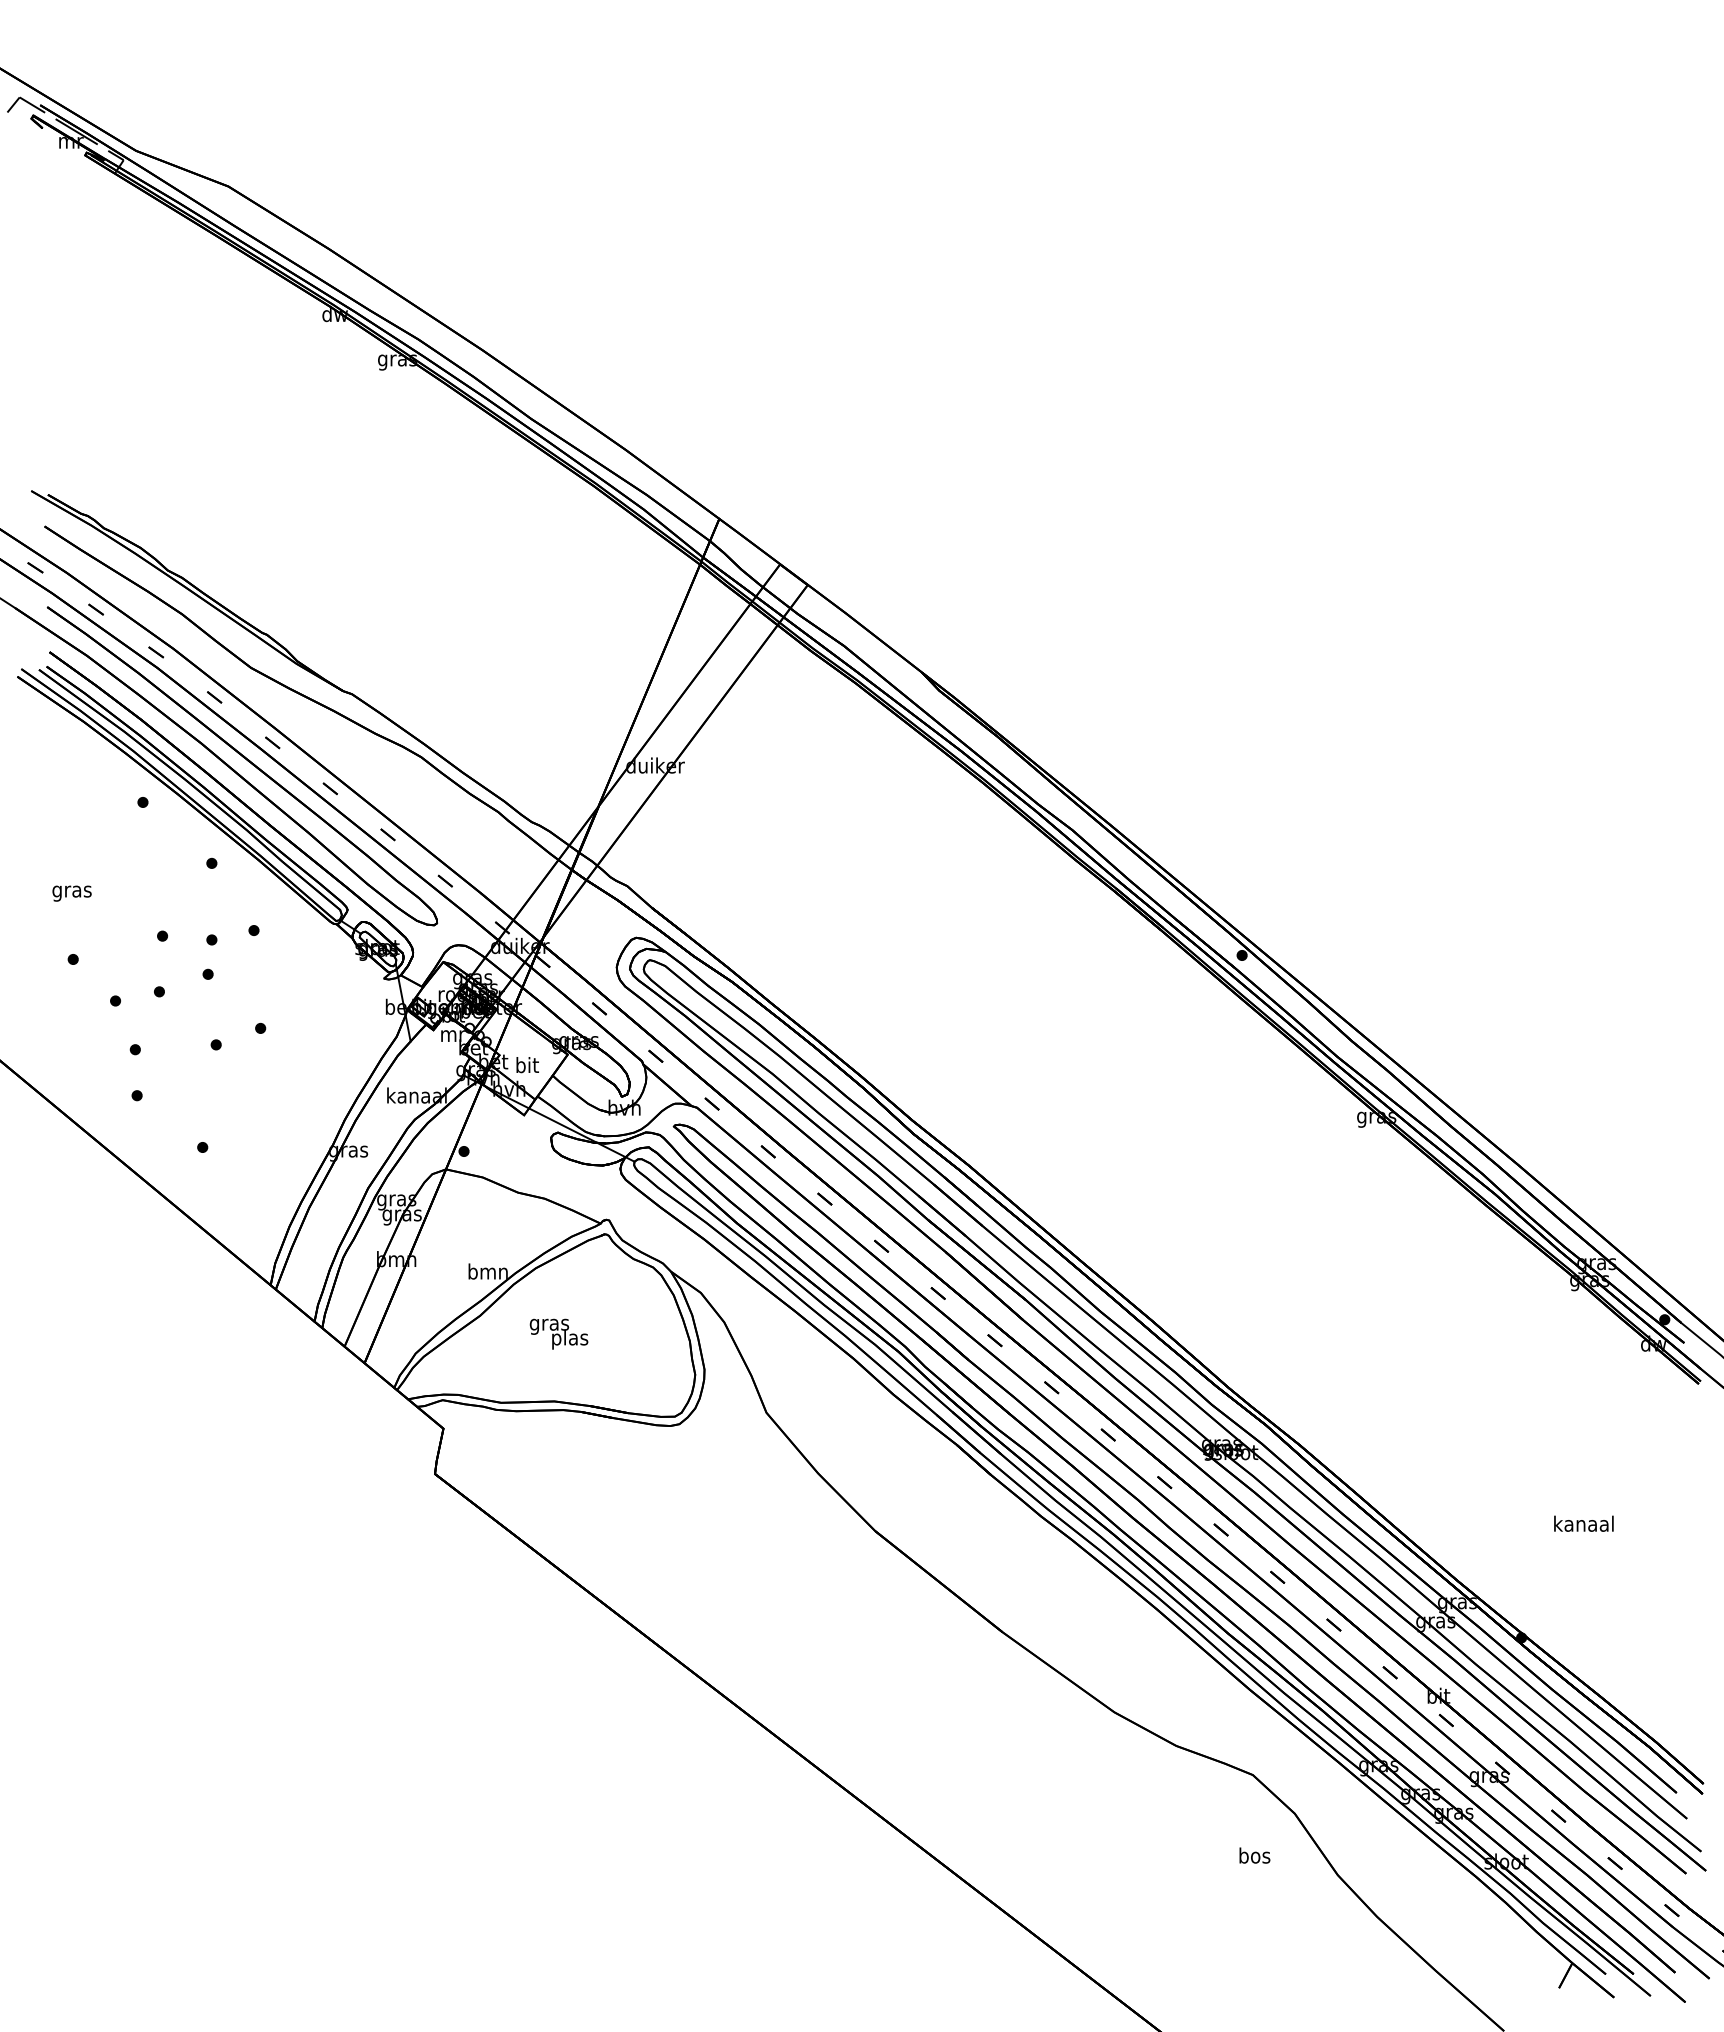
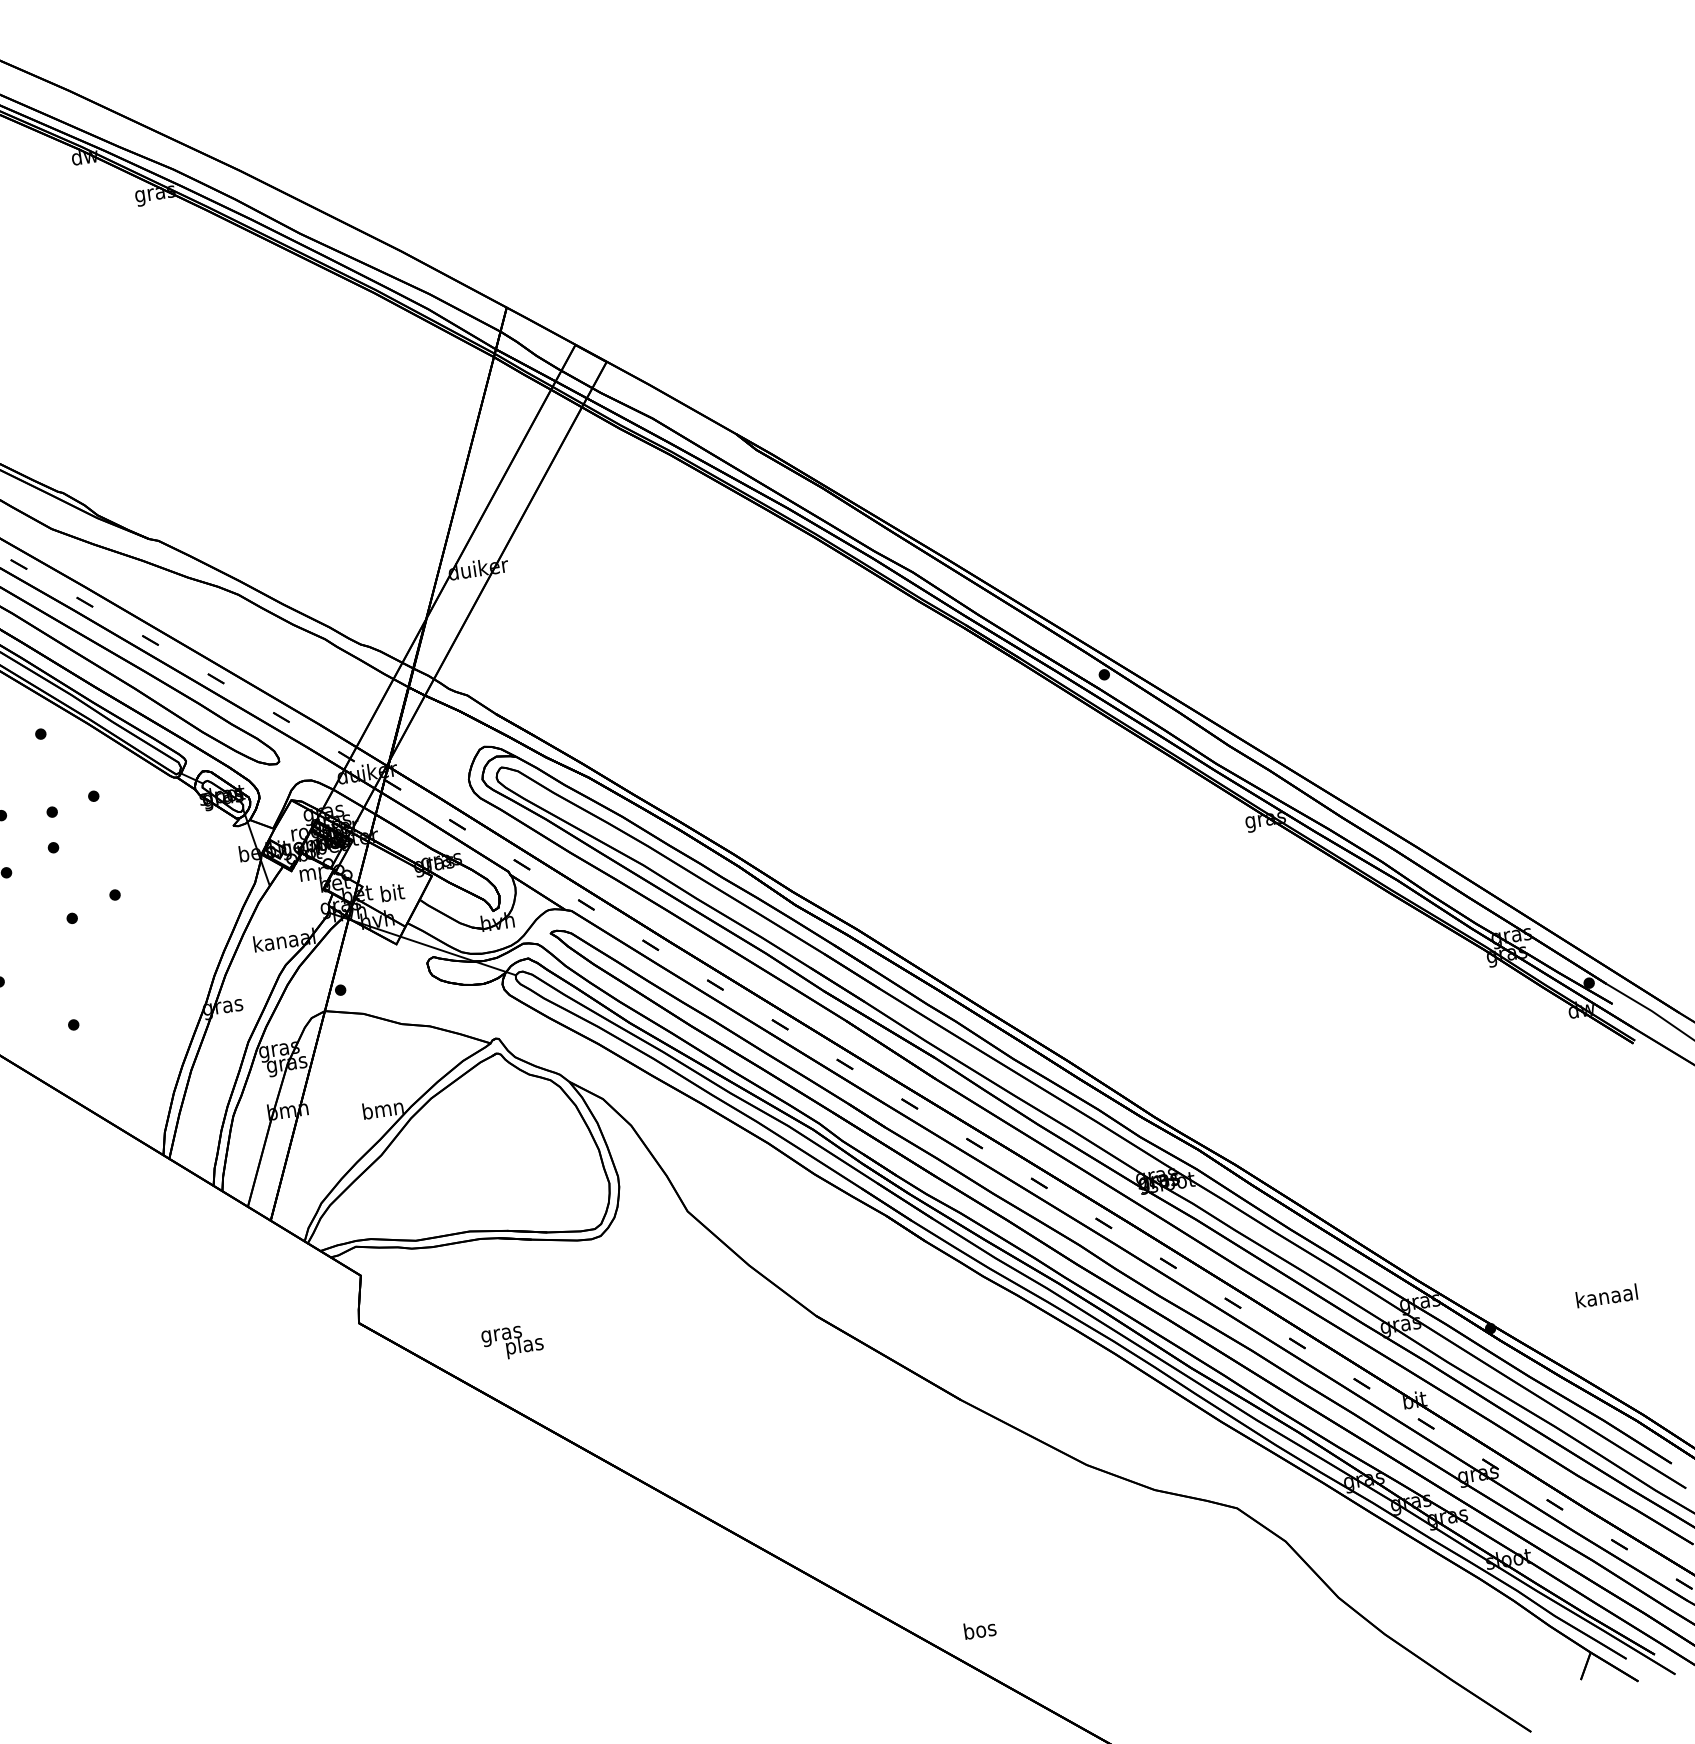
text: (558, 1333) -> (512, 1341), moved
text: (1583, 1523) -> (1606, 1295), moved
text: (1254, 1855) -> (979, 1629), moved

